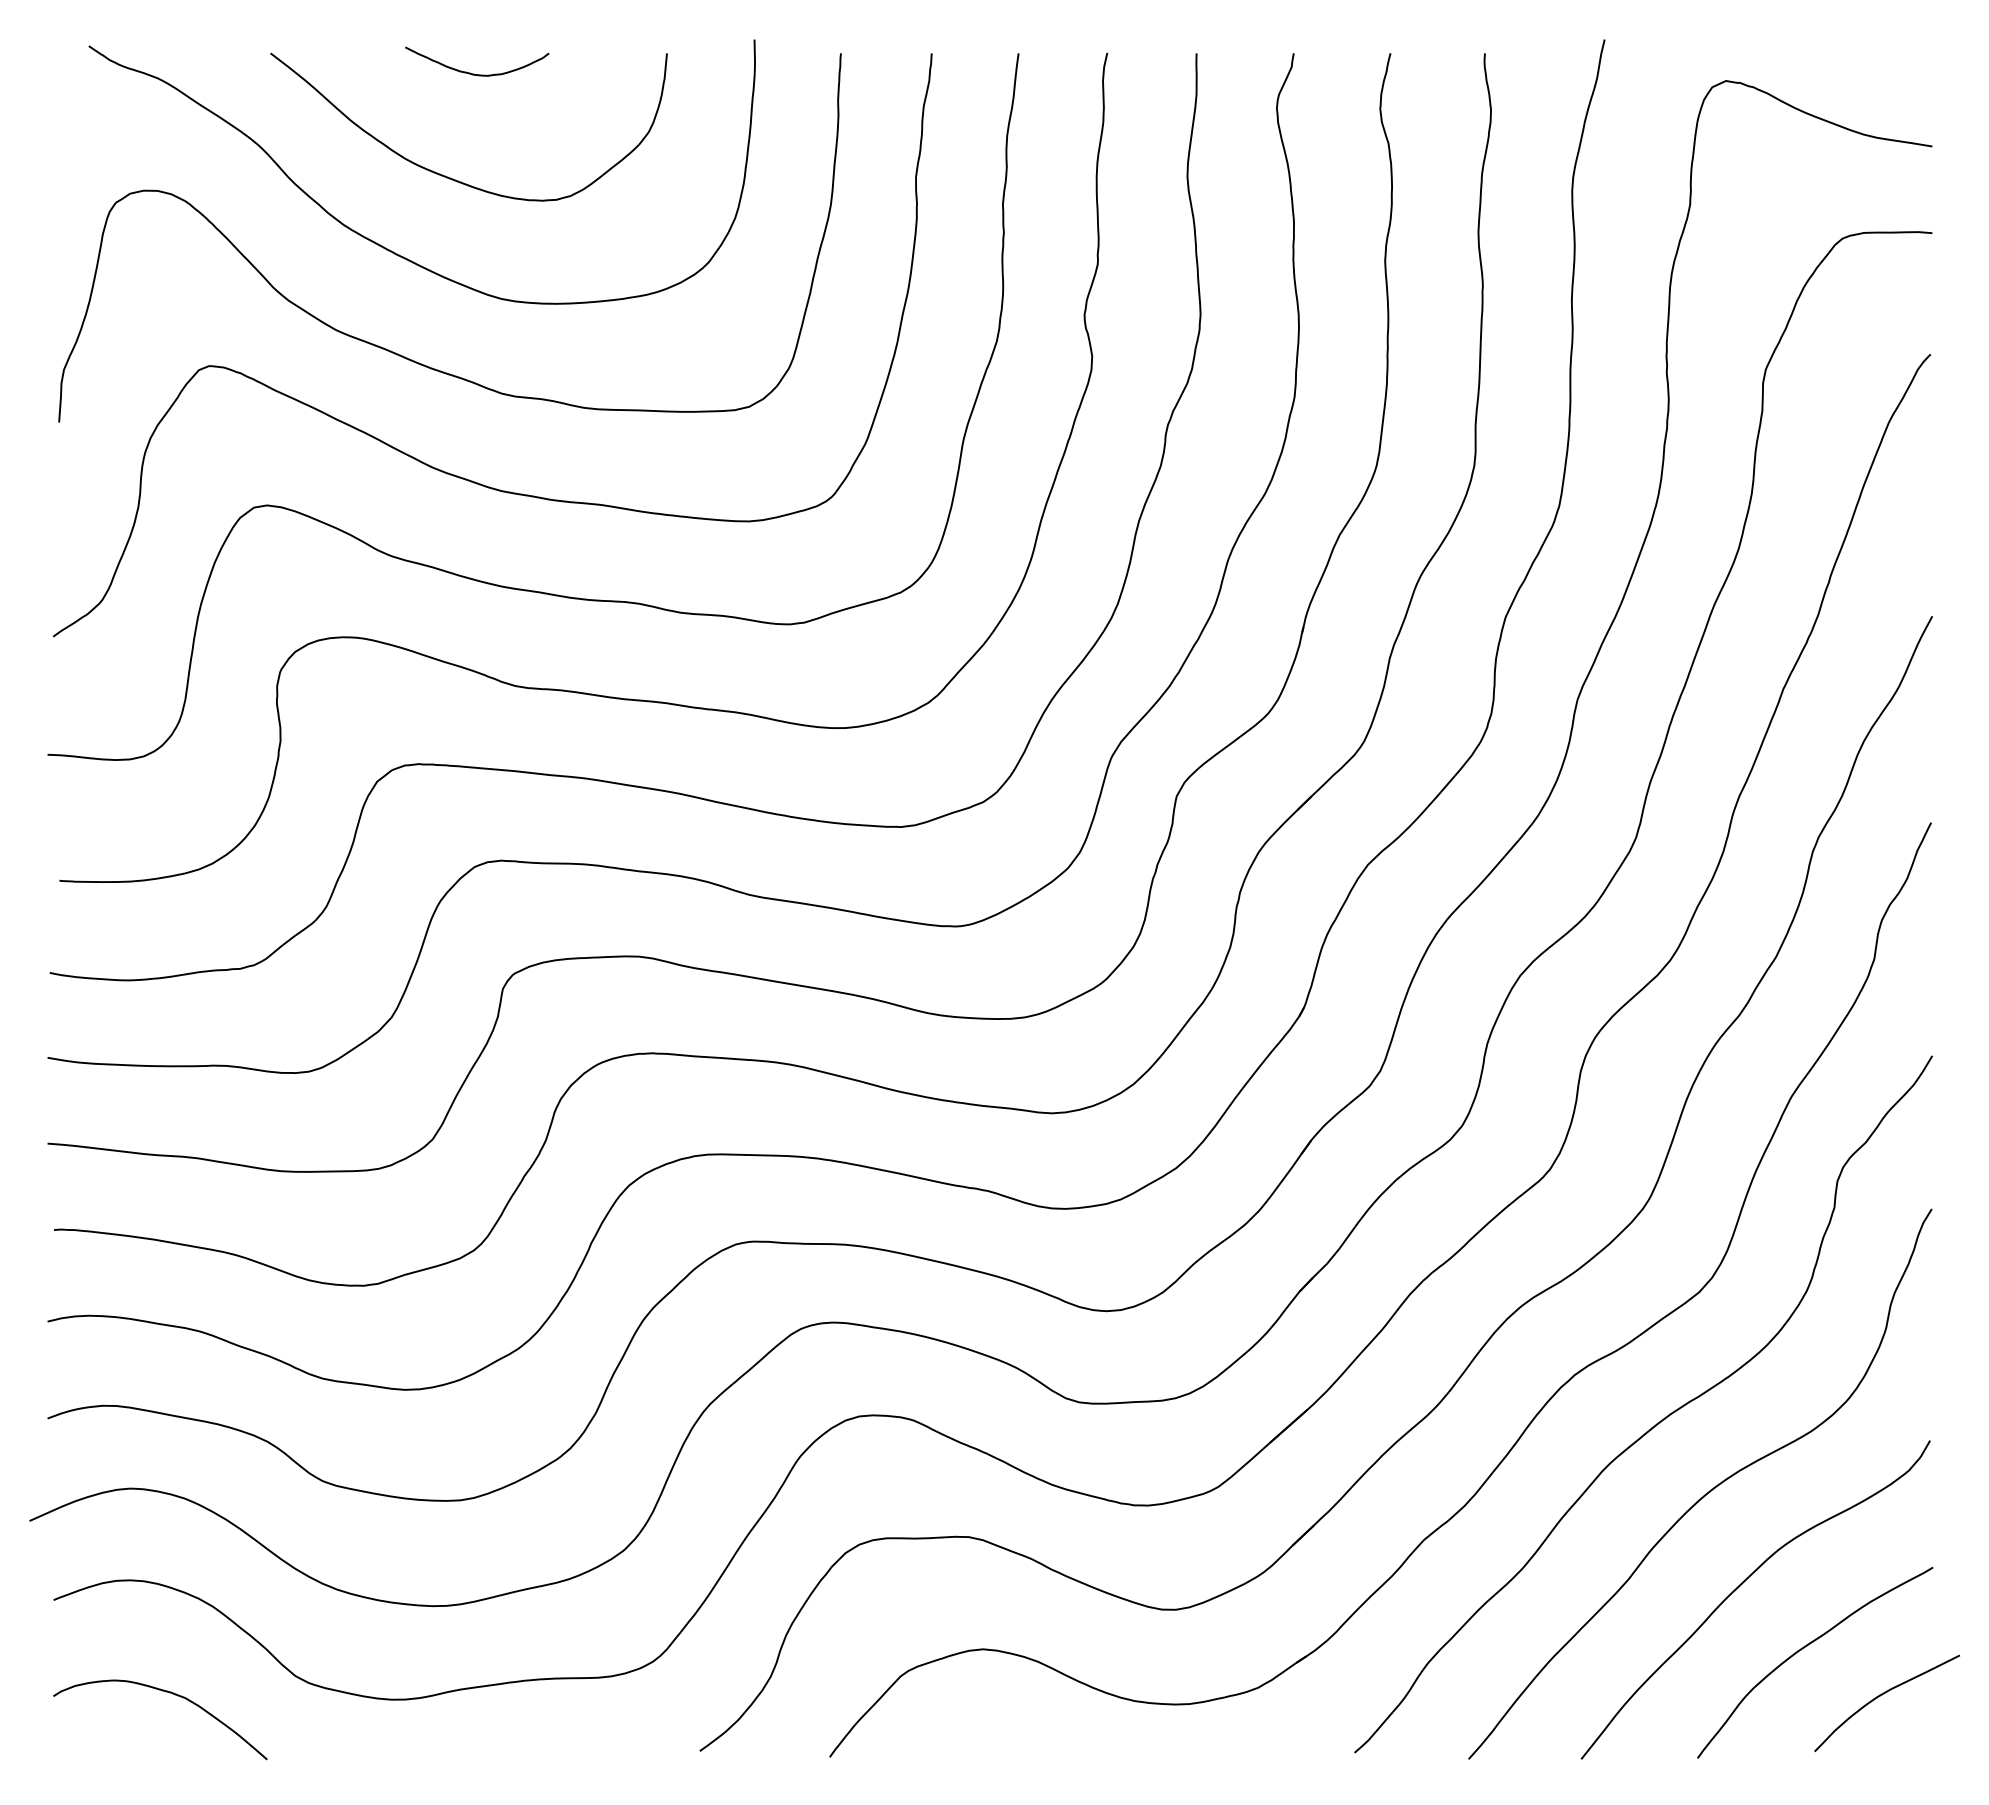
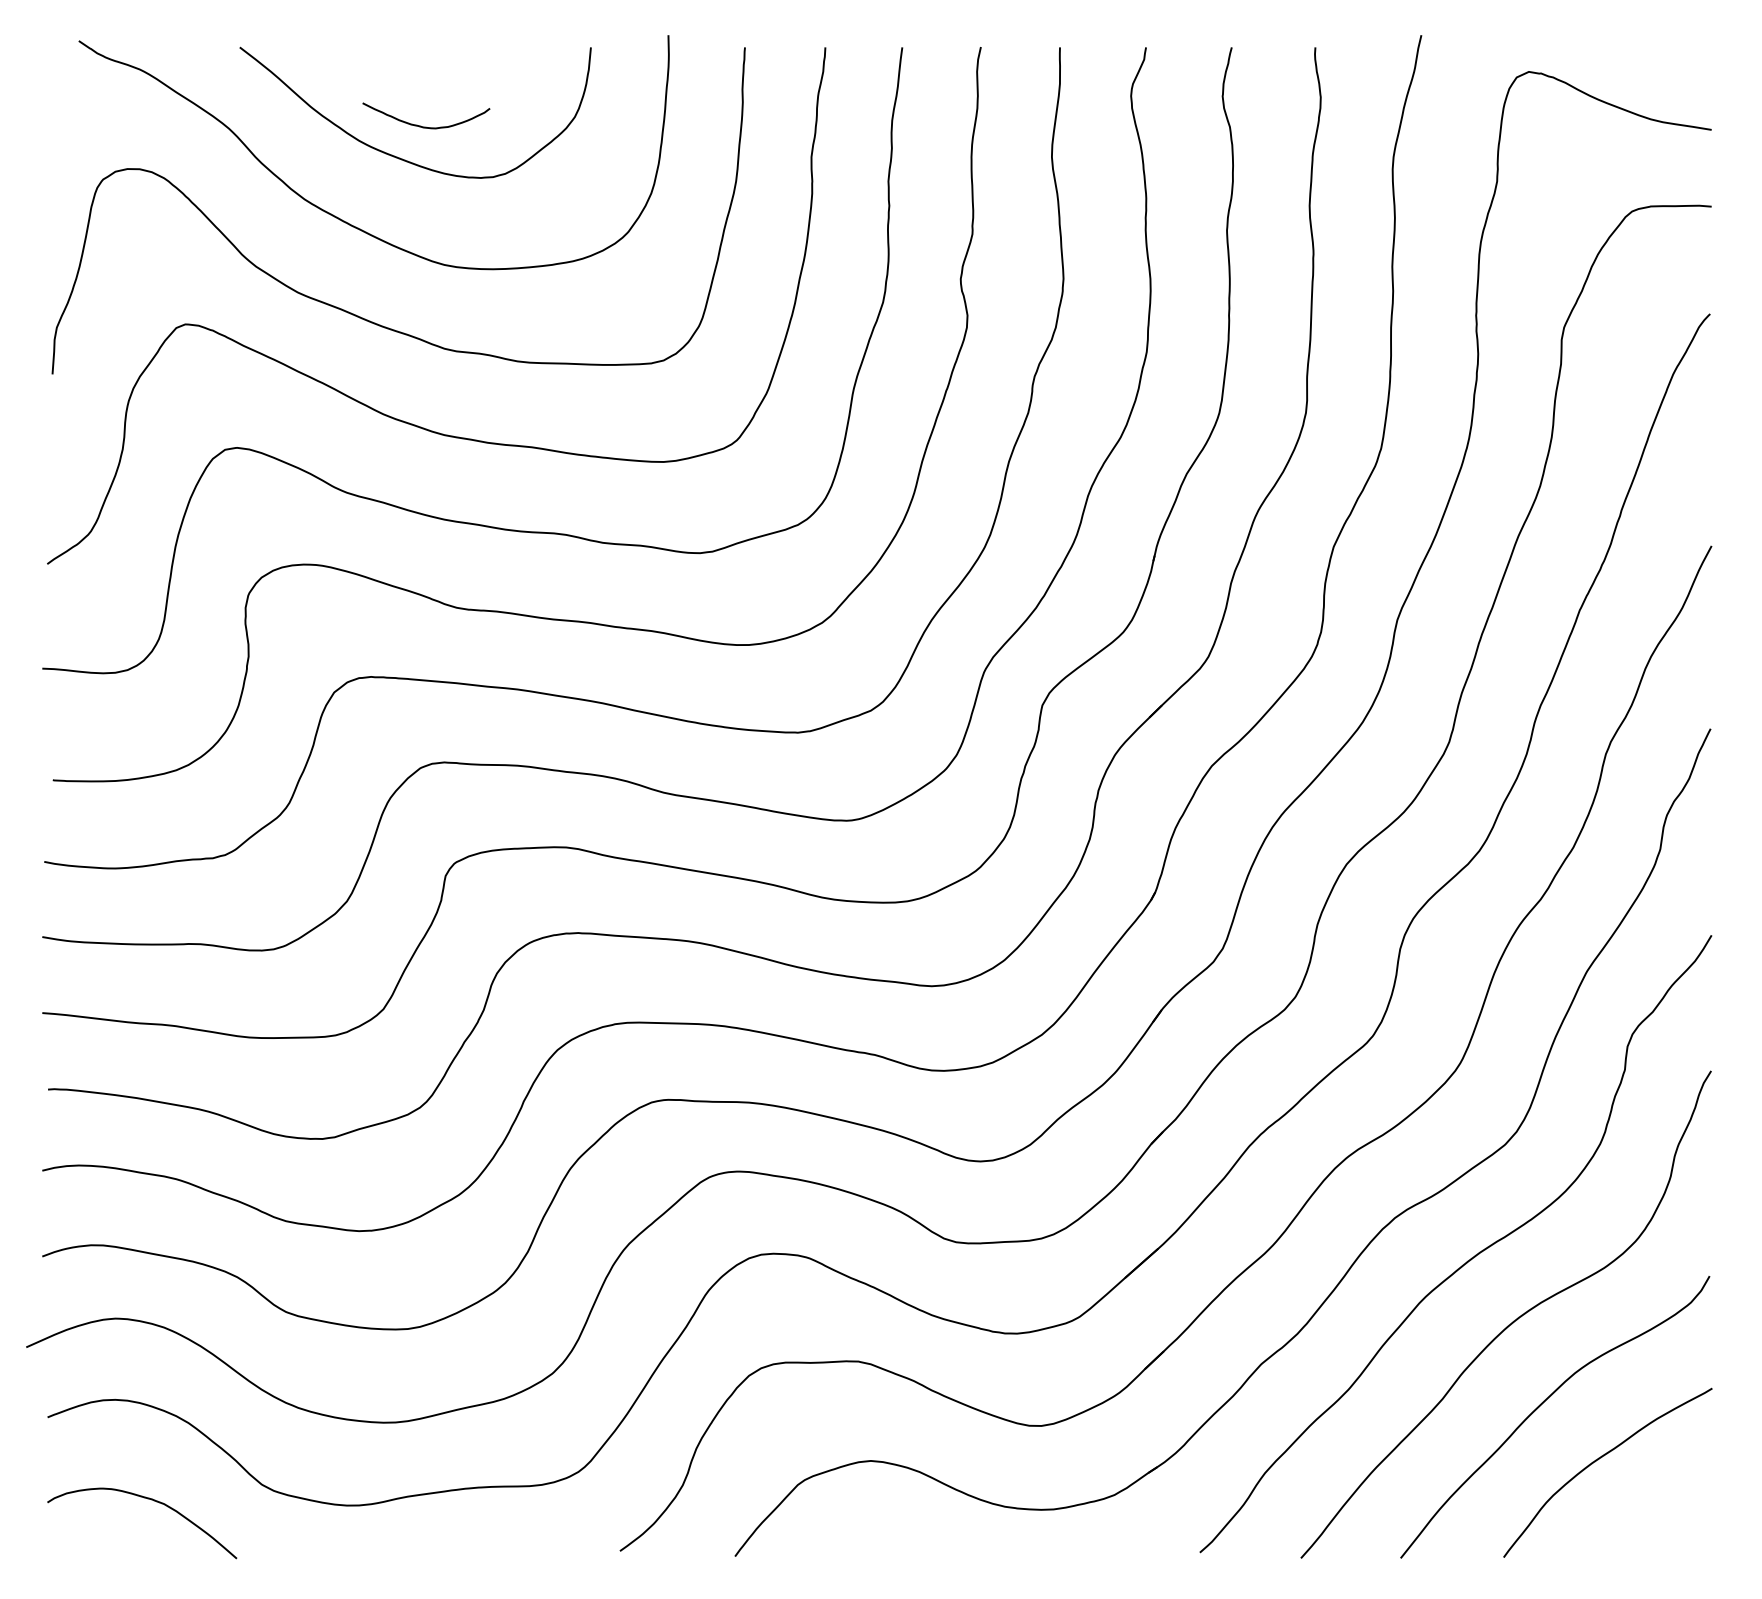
curve: (474, 73) -> (423, 126), moved
curve: (1882, 1695) -> (1667, 1501), removed

